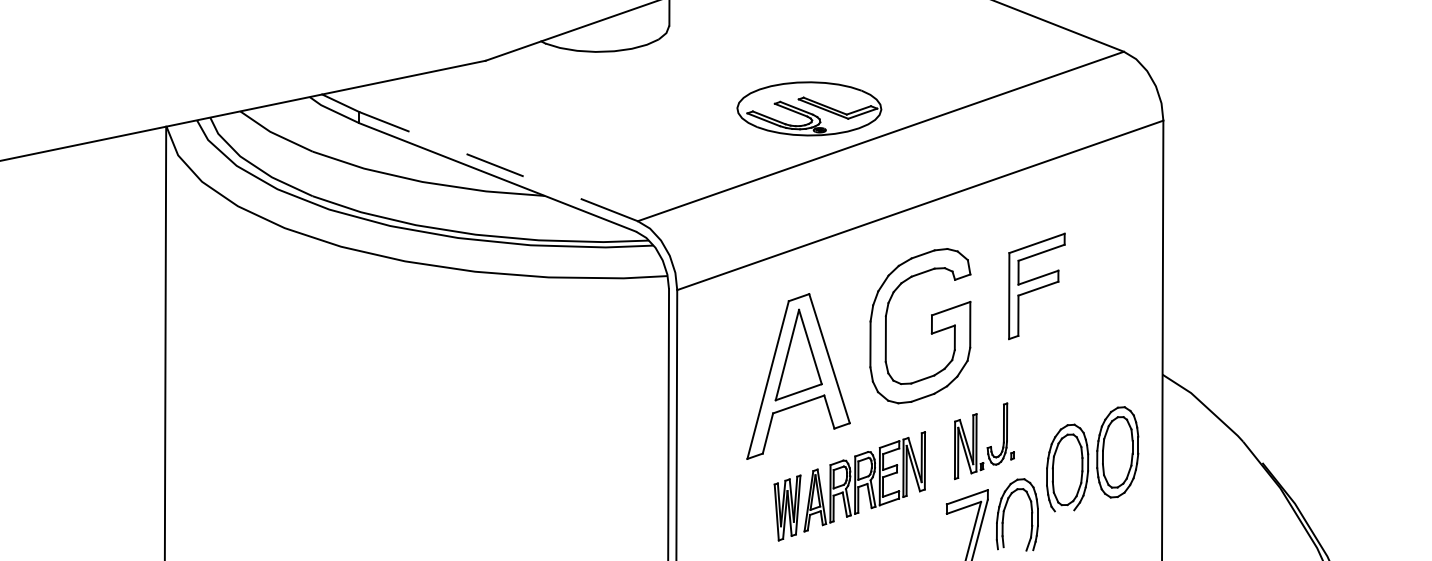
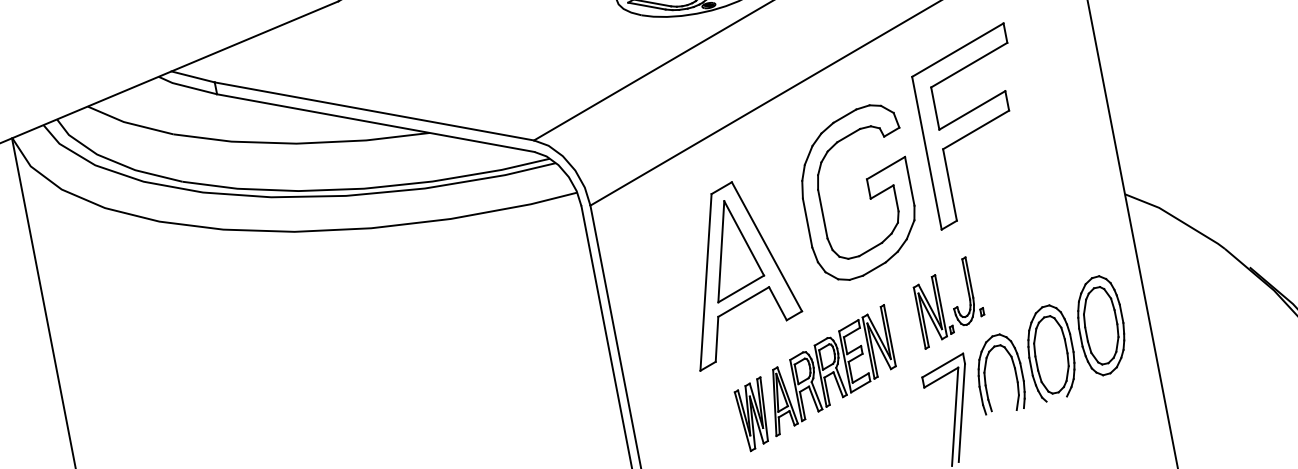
line: (498, 166) -> (374, 111), dashed -> solid
part: (1036, 286) -> (972, 126), size x1.67
part: (1092, 459) -> (1075, 338), moved

